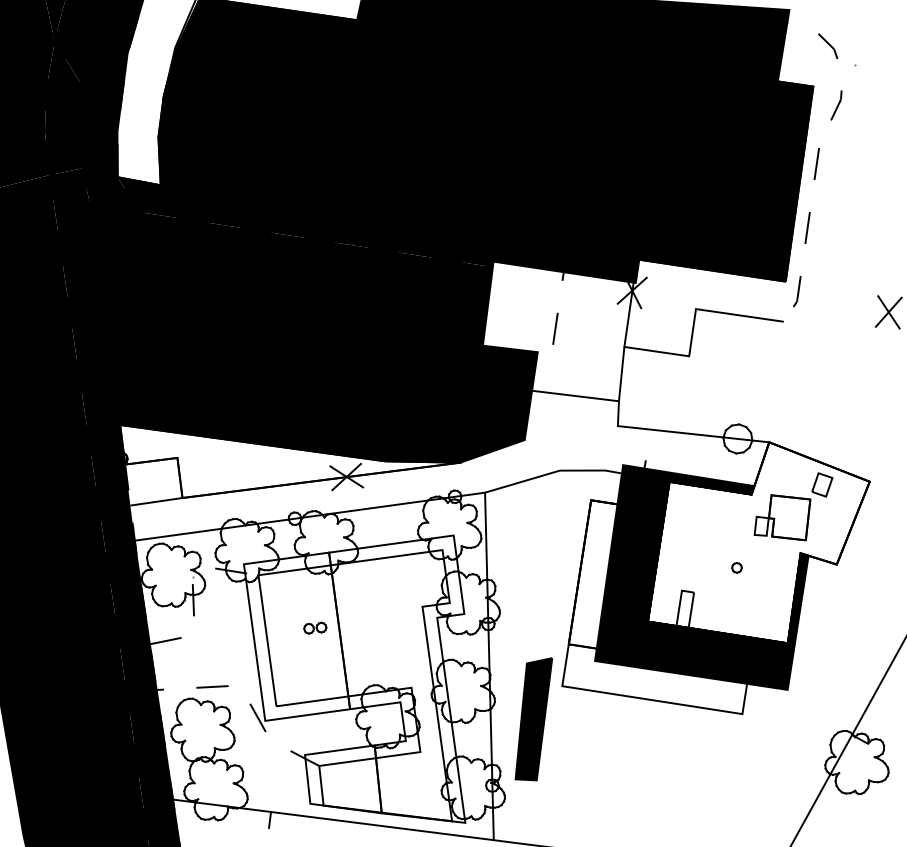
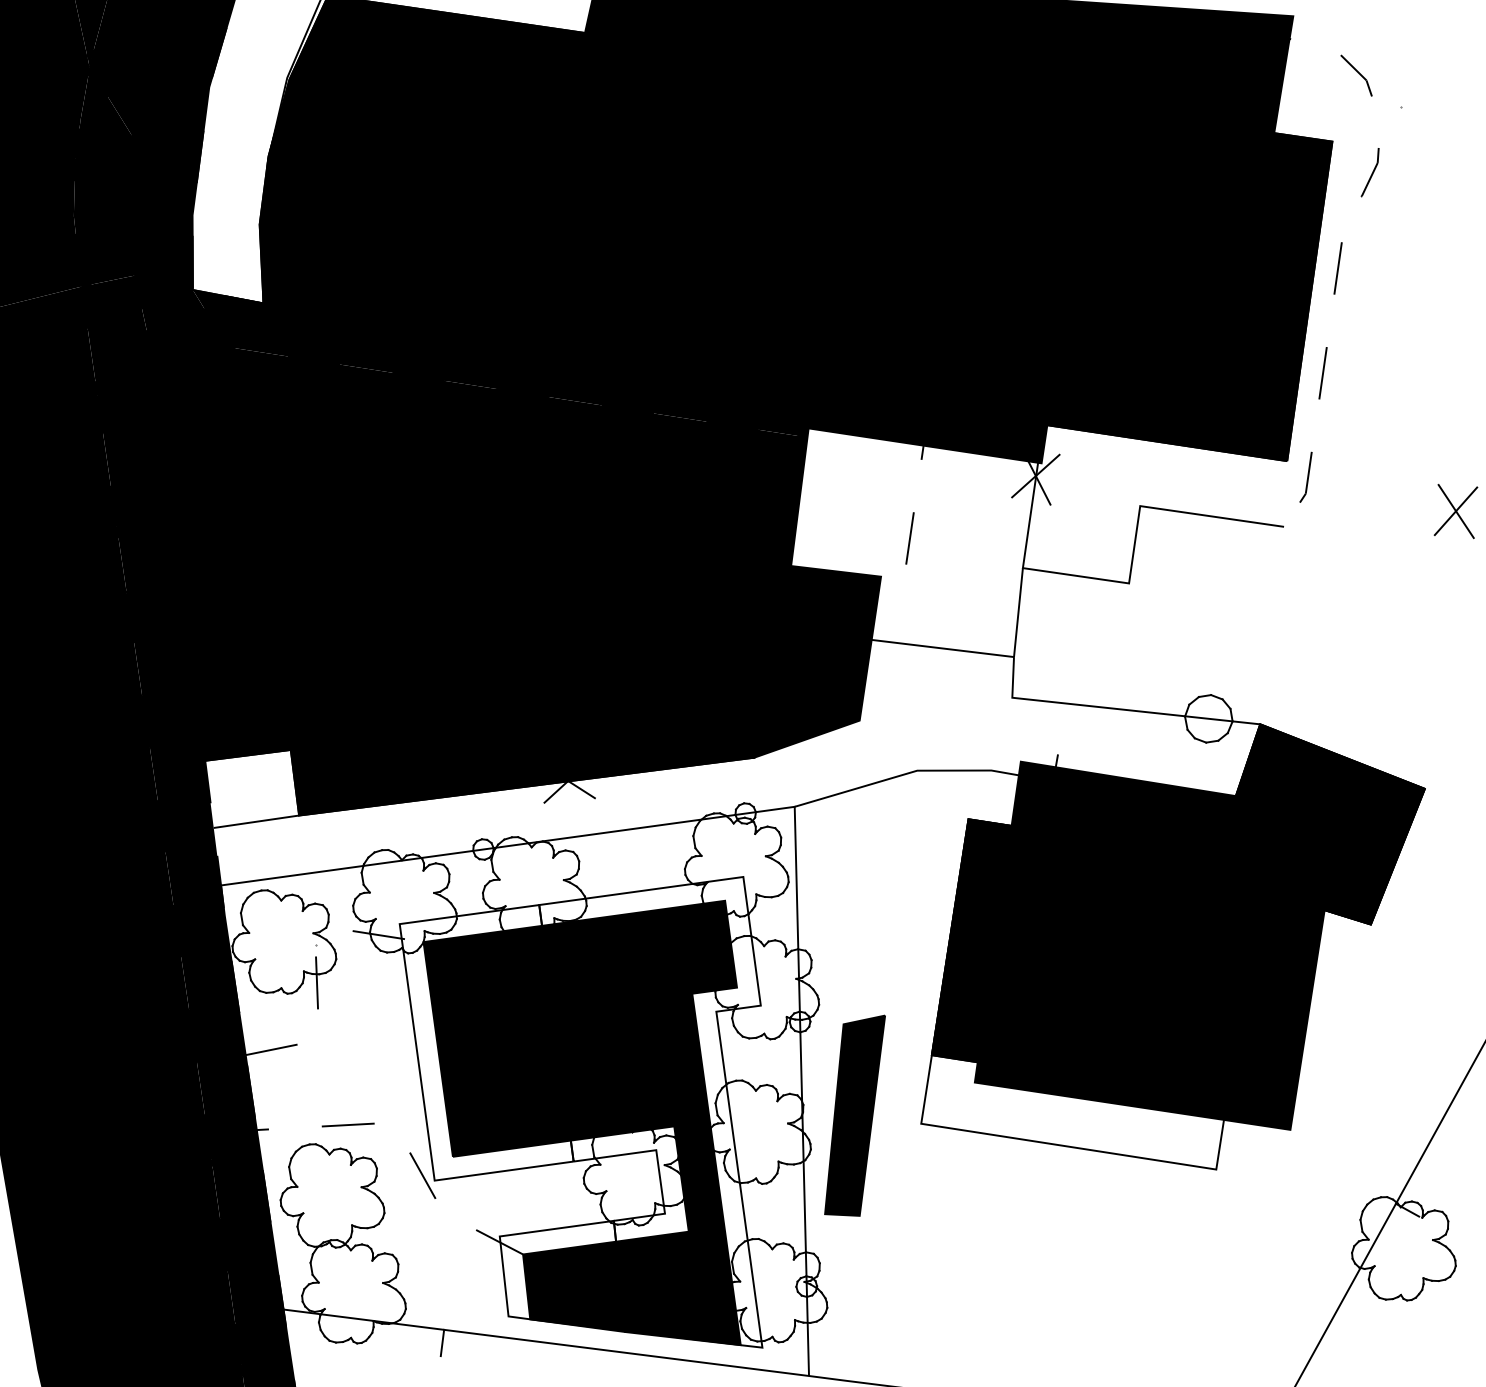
fill: (290, 461) -> (476, 755), added
fill: (718, 559) -> (1177, 916), added
fill: (355, 685) -> (582, 1122), added
part: (533, 719) -> (854, 1116), moved

